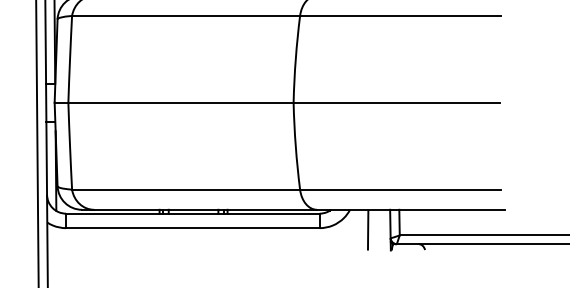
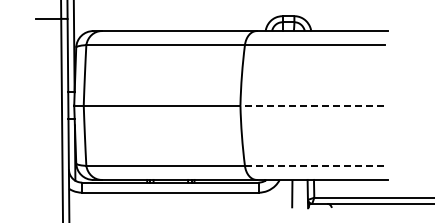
line: (397, 102) -> (312, 105), solid -> dashed
line: (400, 189) -> (314, 165), solid -> dashed

